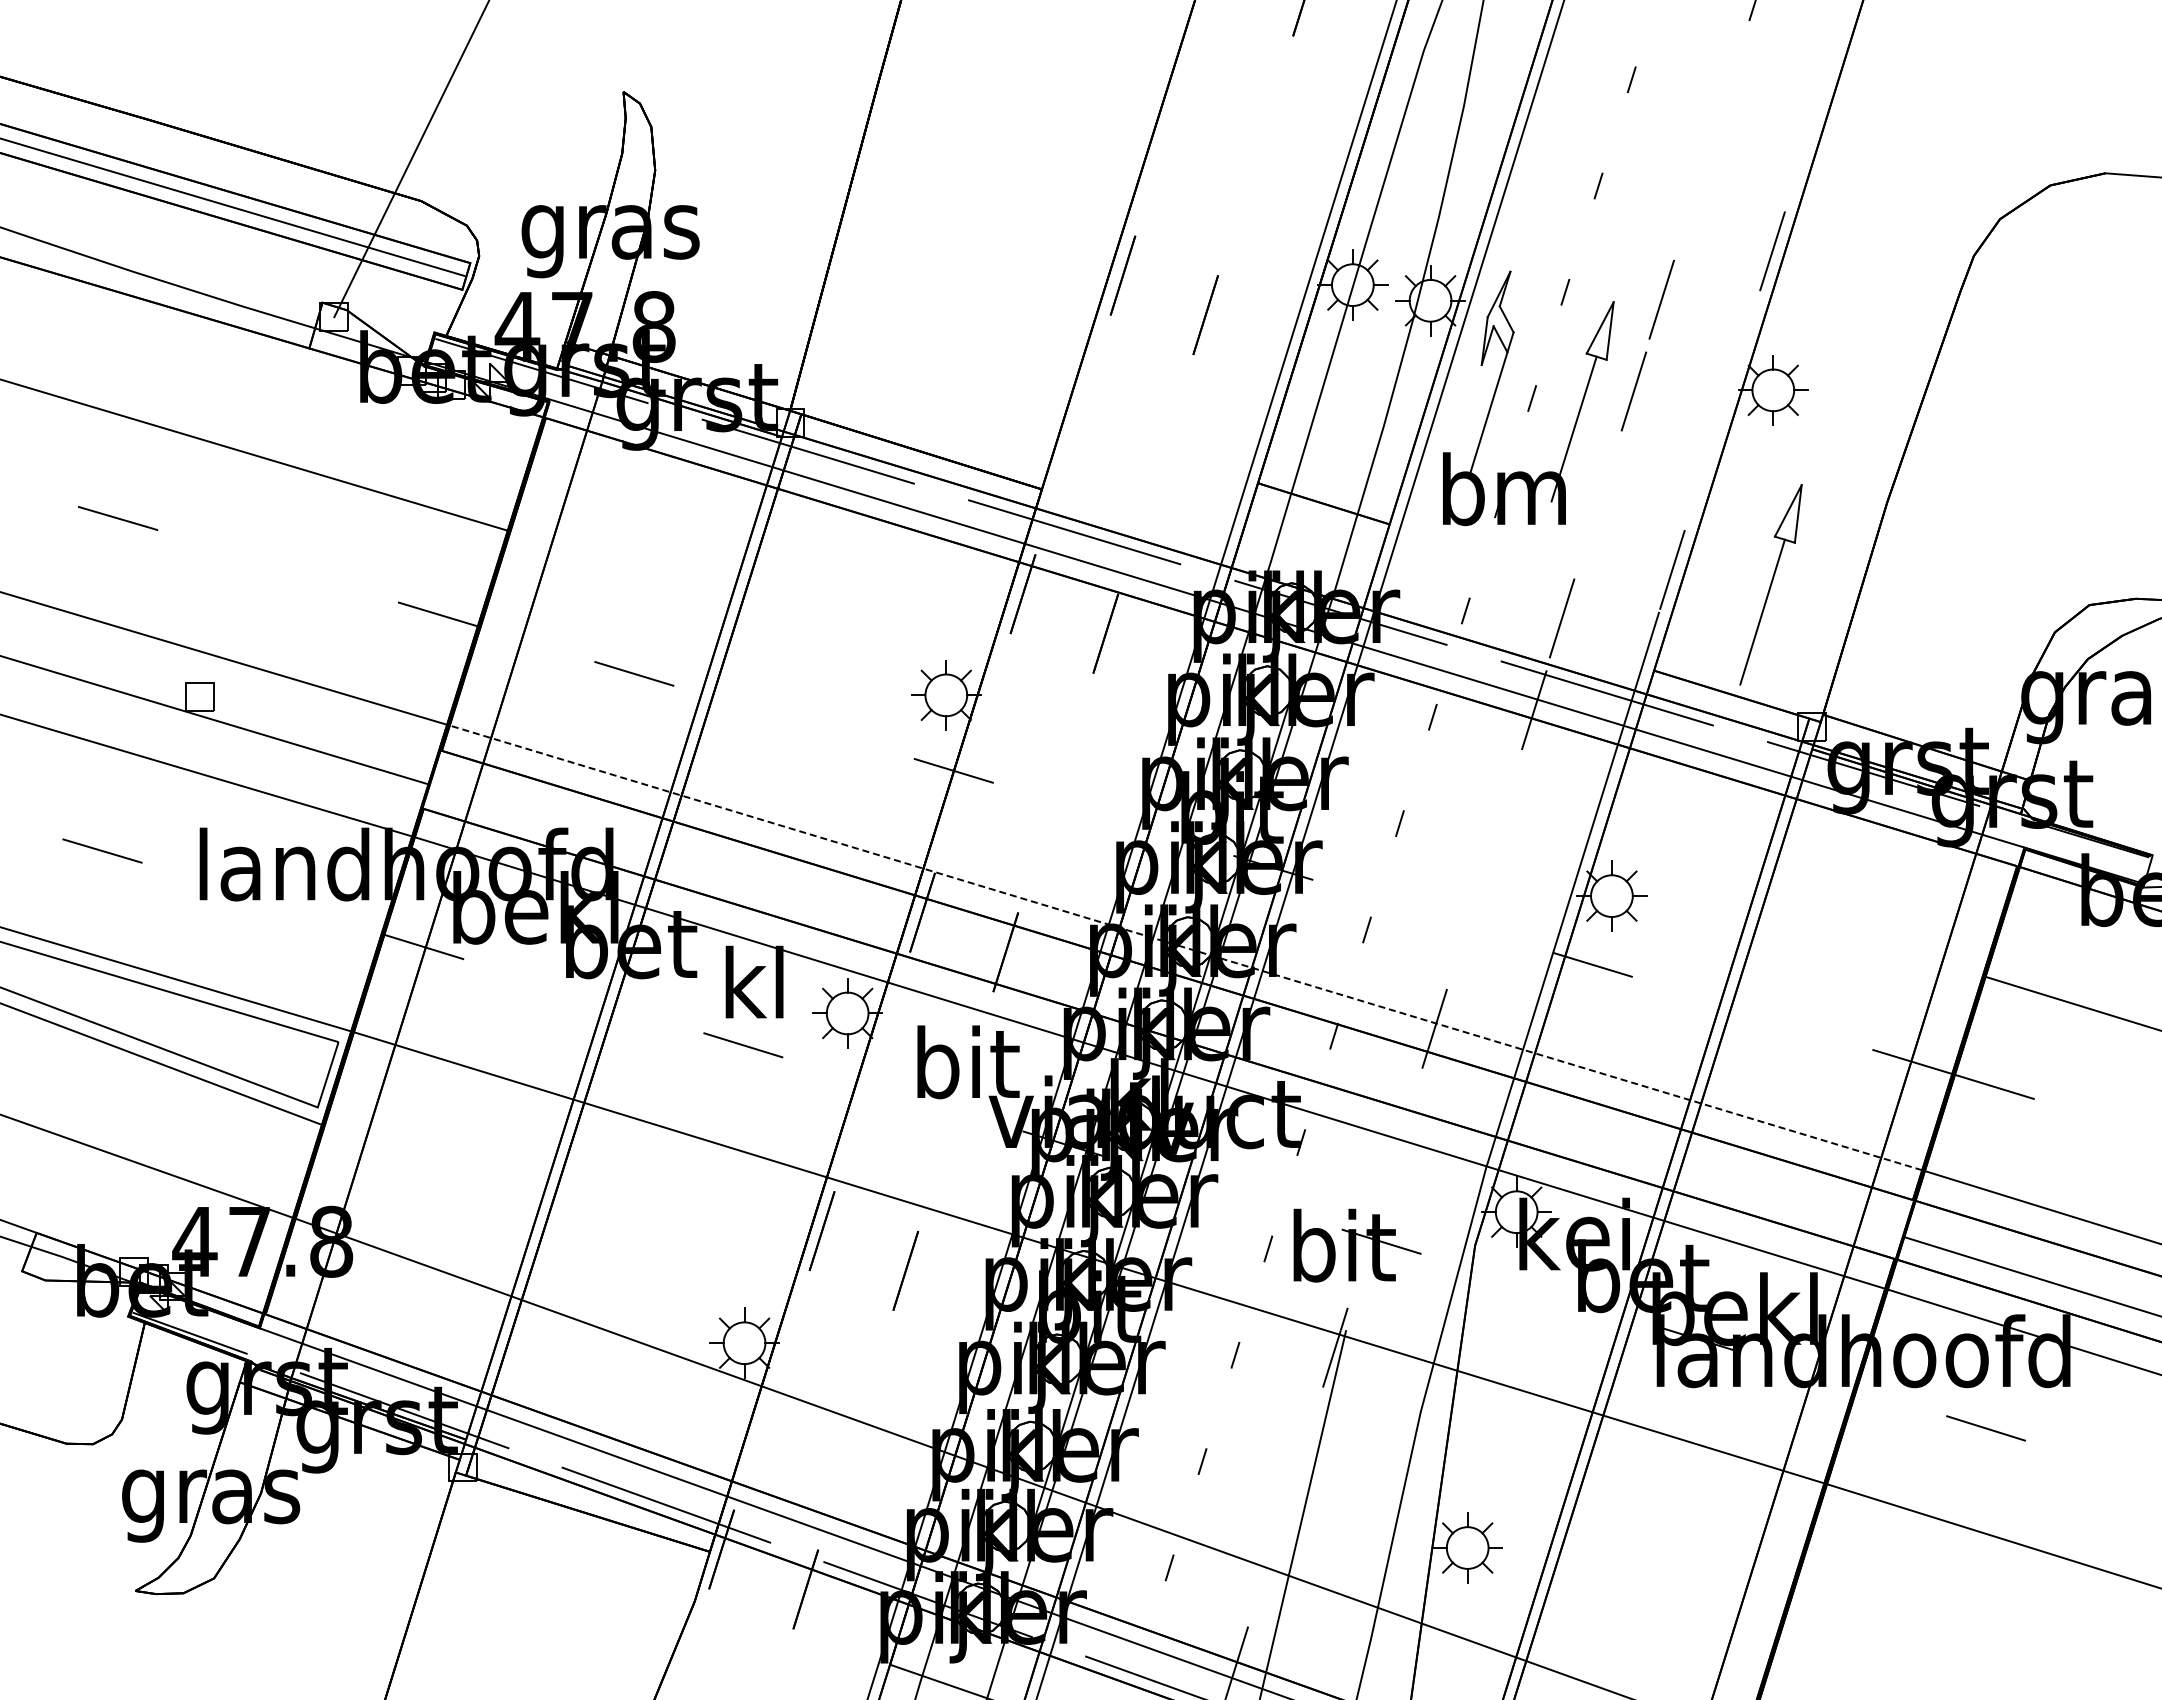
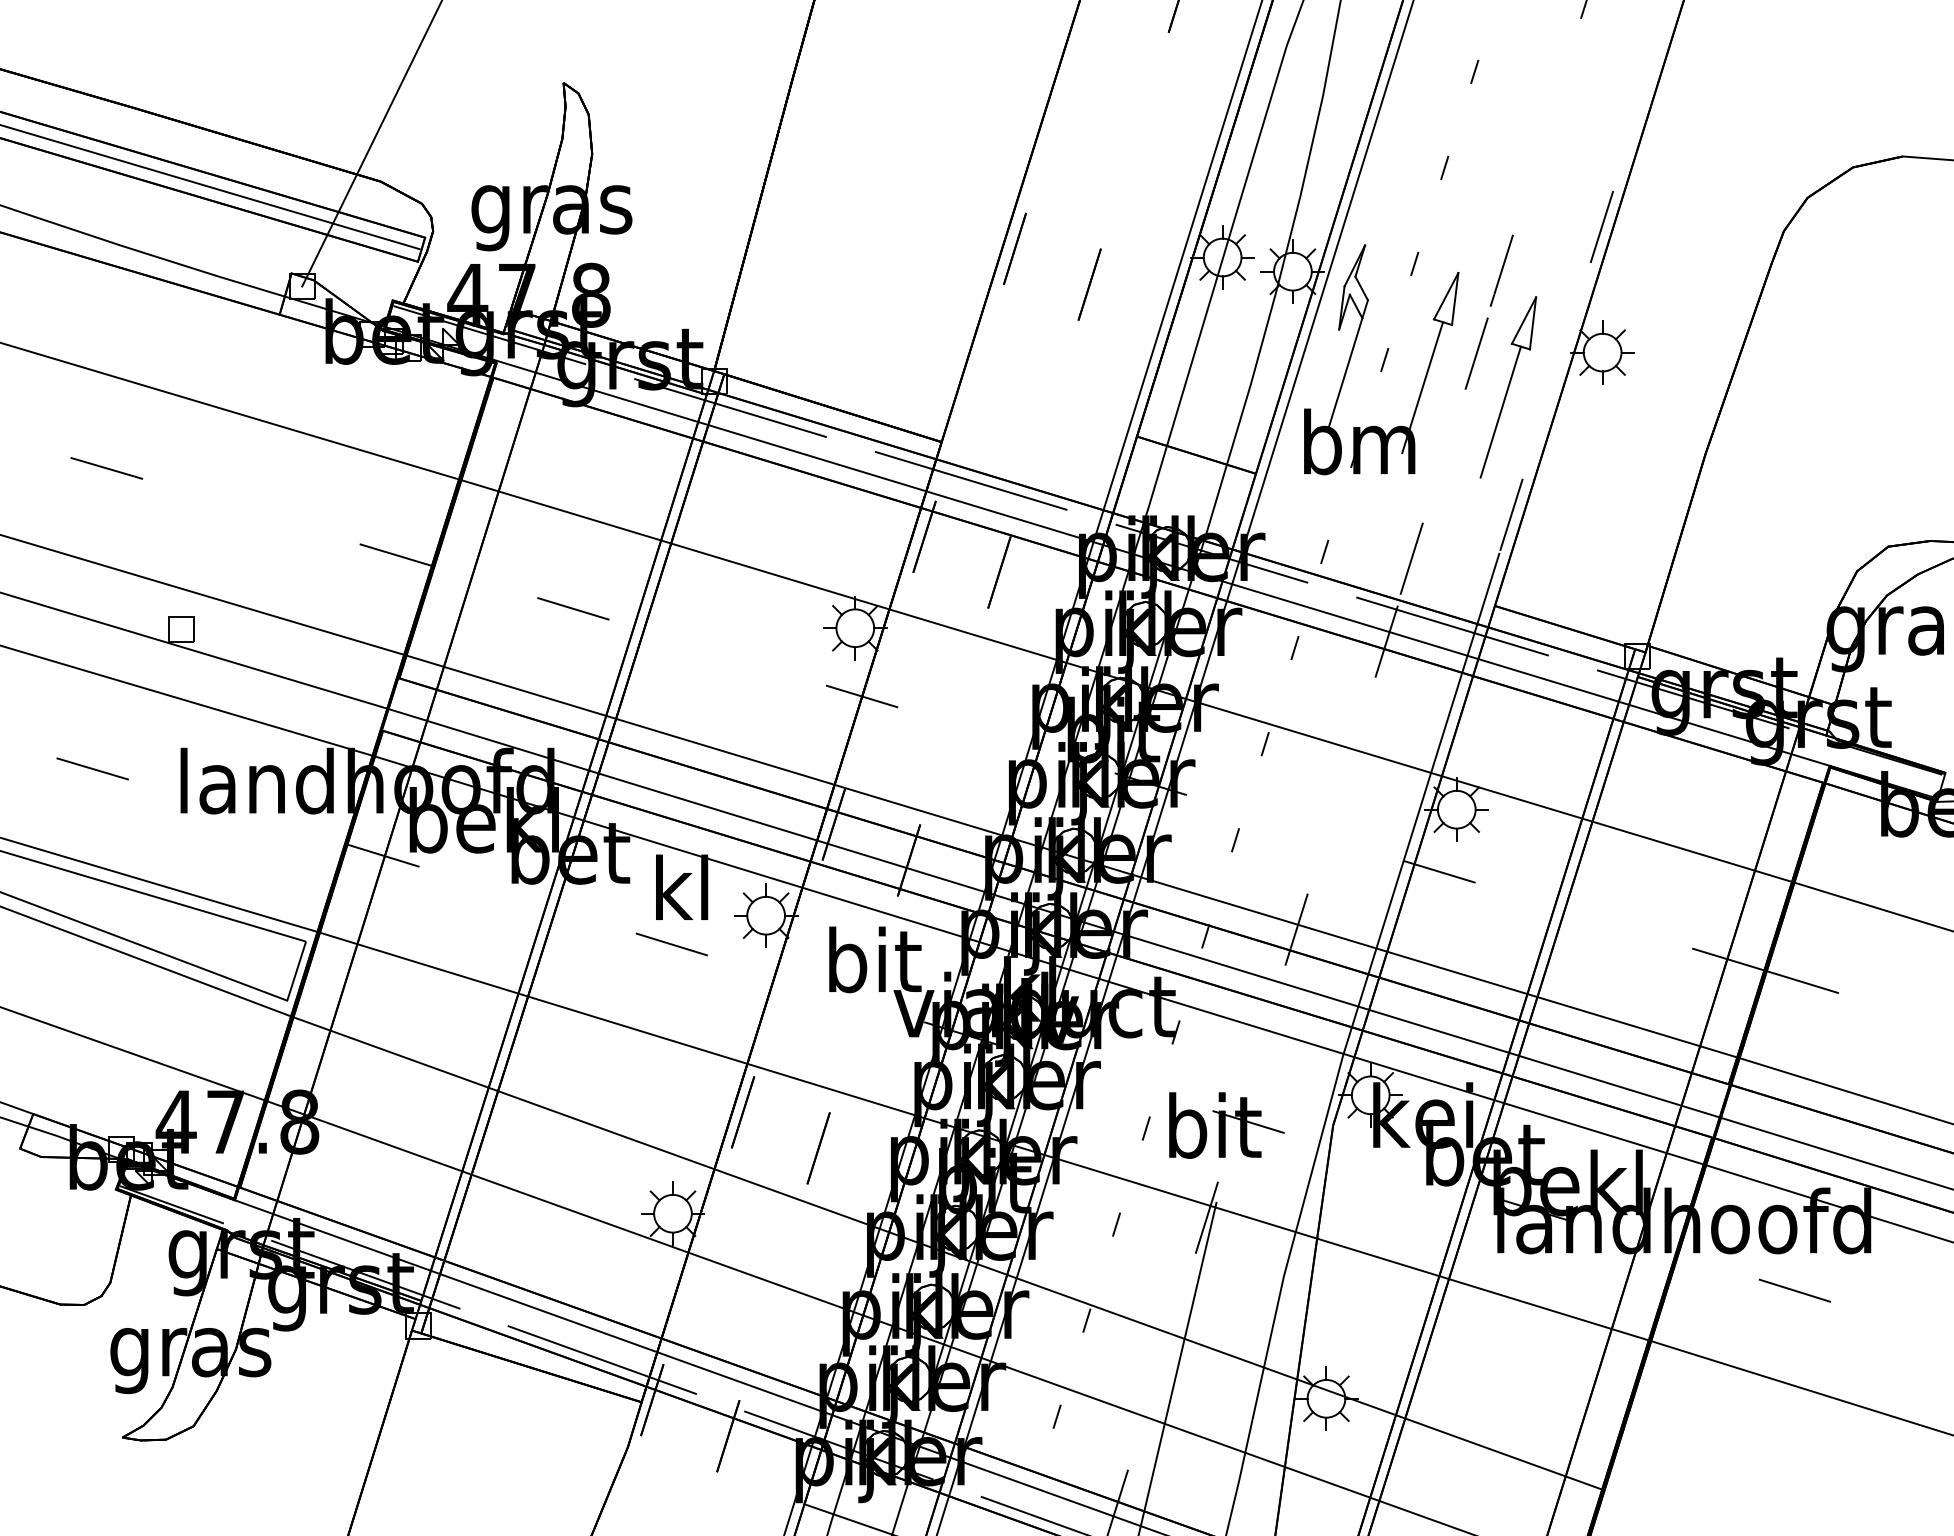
part: (1770, 584) -> (1507, 387), moved
line: (1246, 753) -> (1126, 680), added
line: (1185, 947) -> (1071, 856), dashed -> solid
line: (1166, 1010) -> (1054, 913), added
line: (1048, 1386) -> (947, 1252), added

